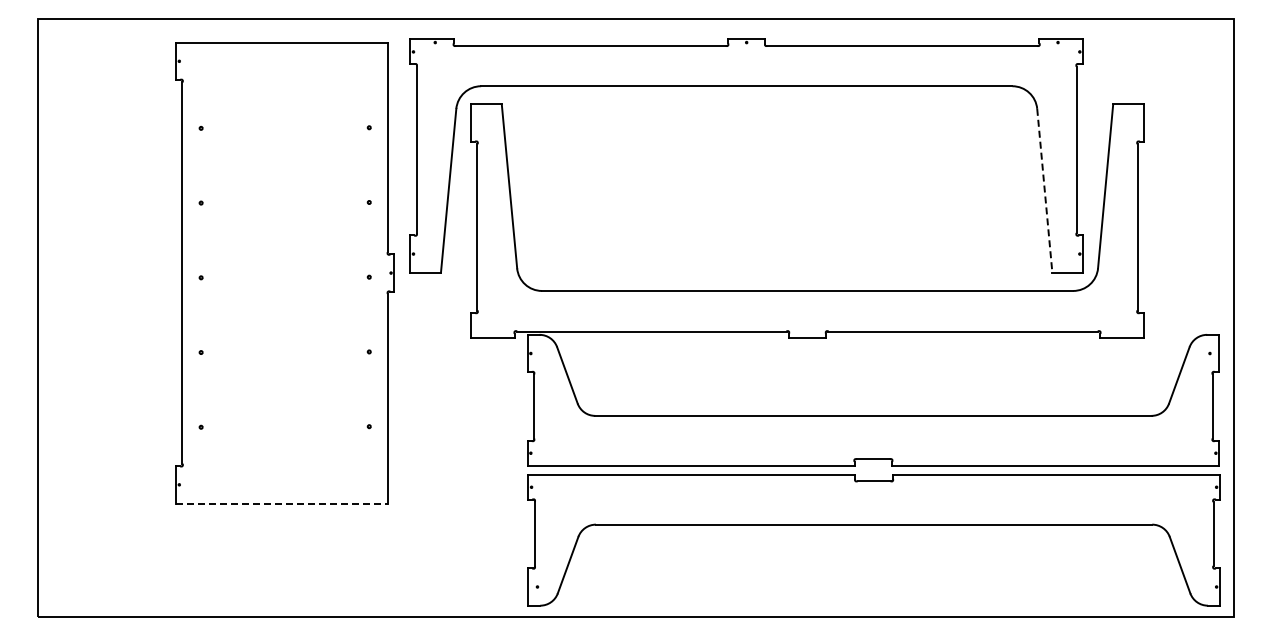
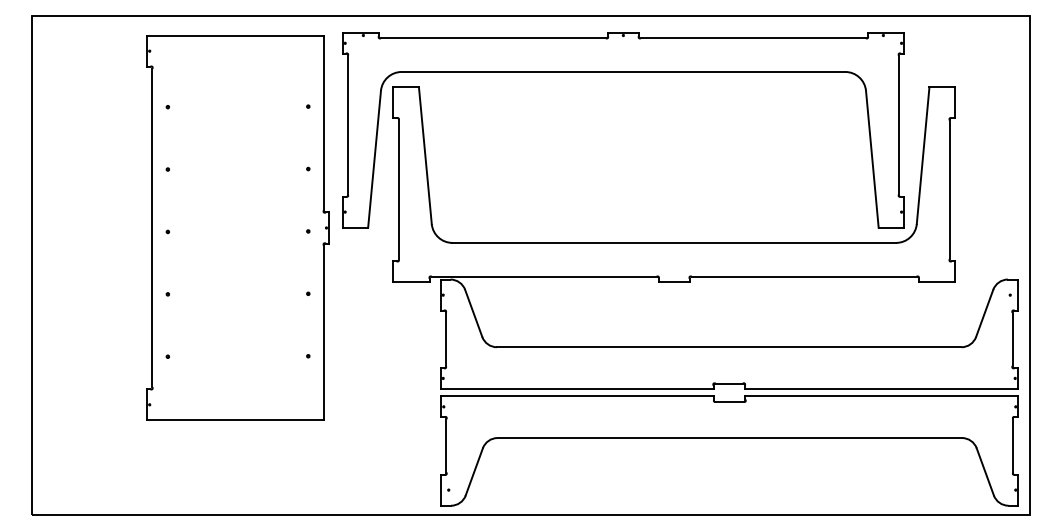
line: (1044, 191) -> (872, 159), dashed -> solid
line: (282, 503) -> (235, 420), dashed -> solid

